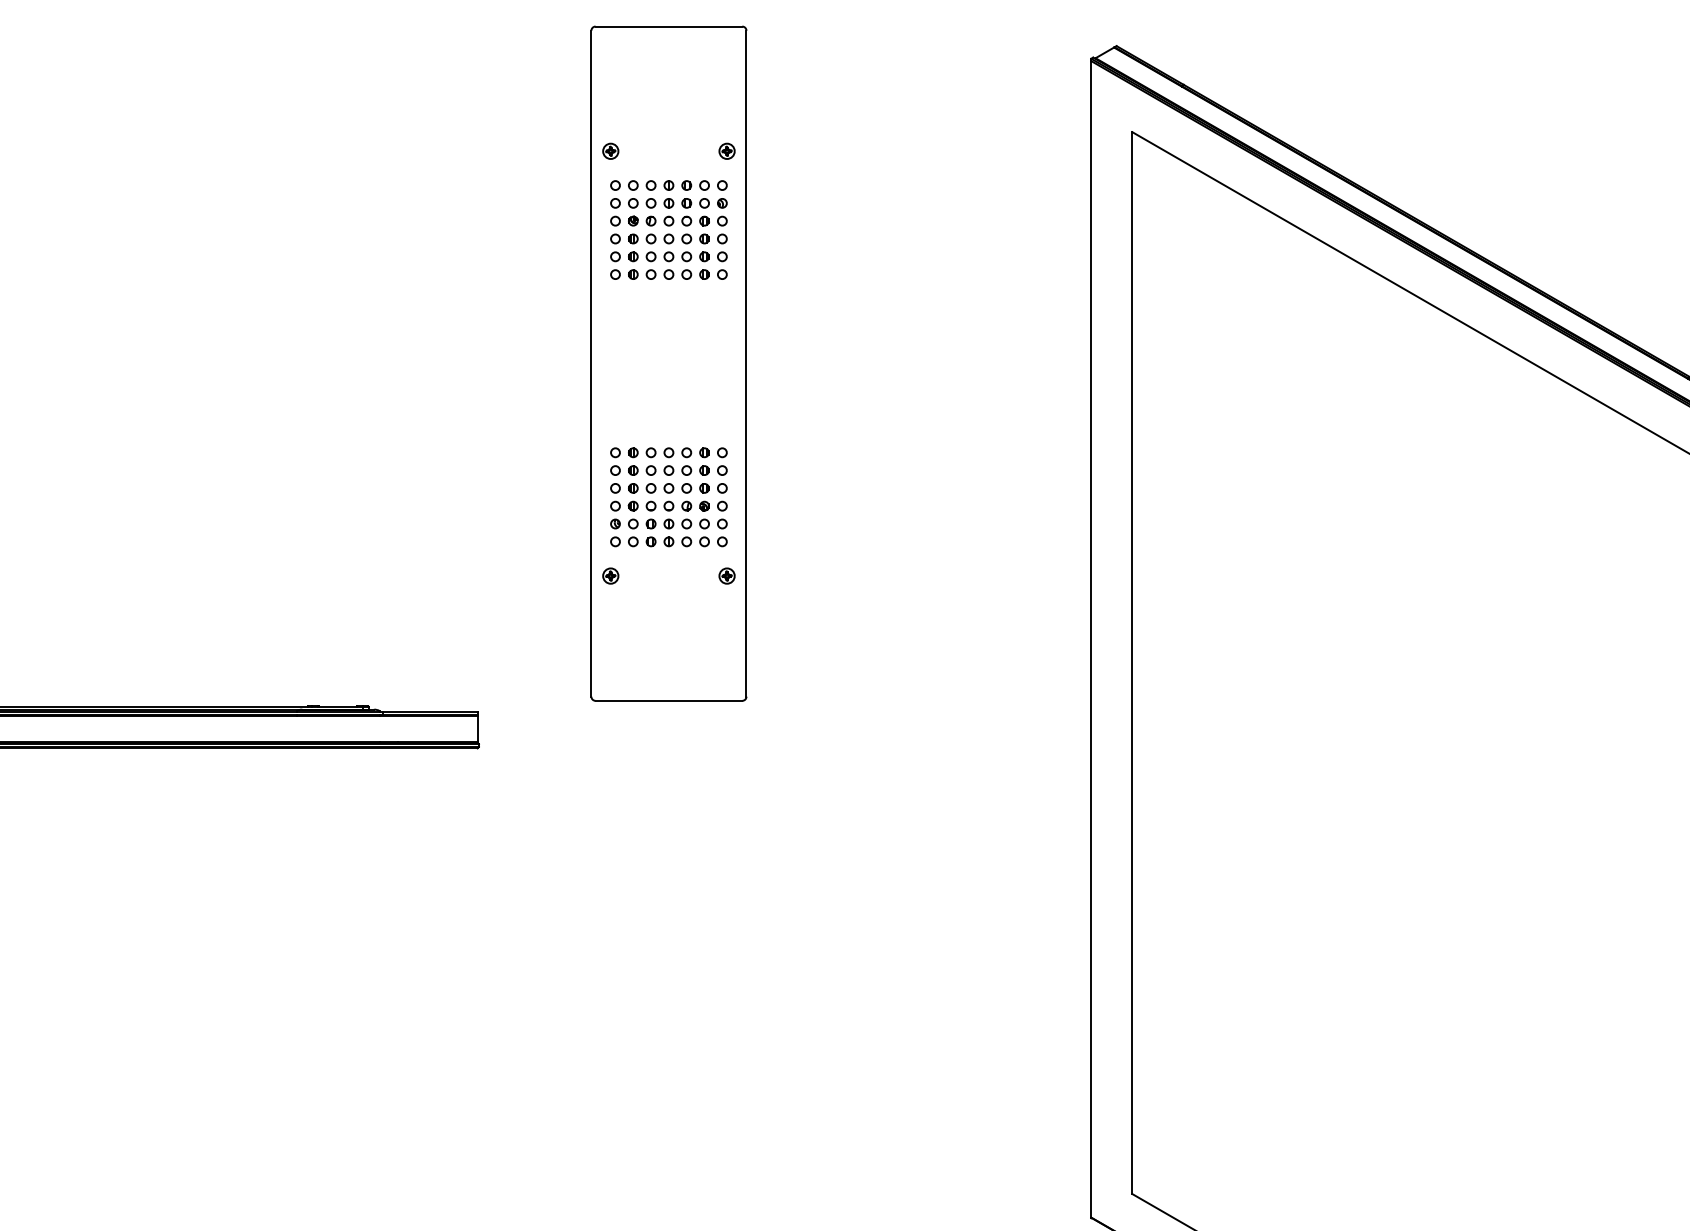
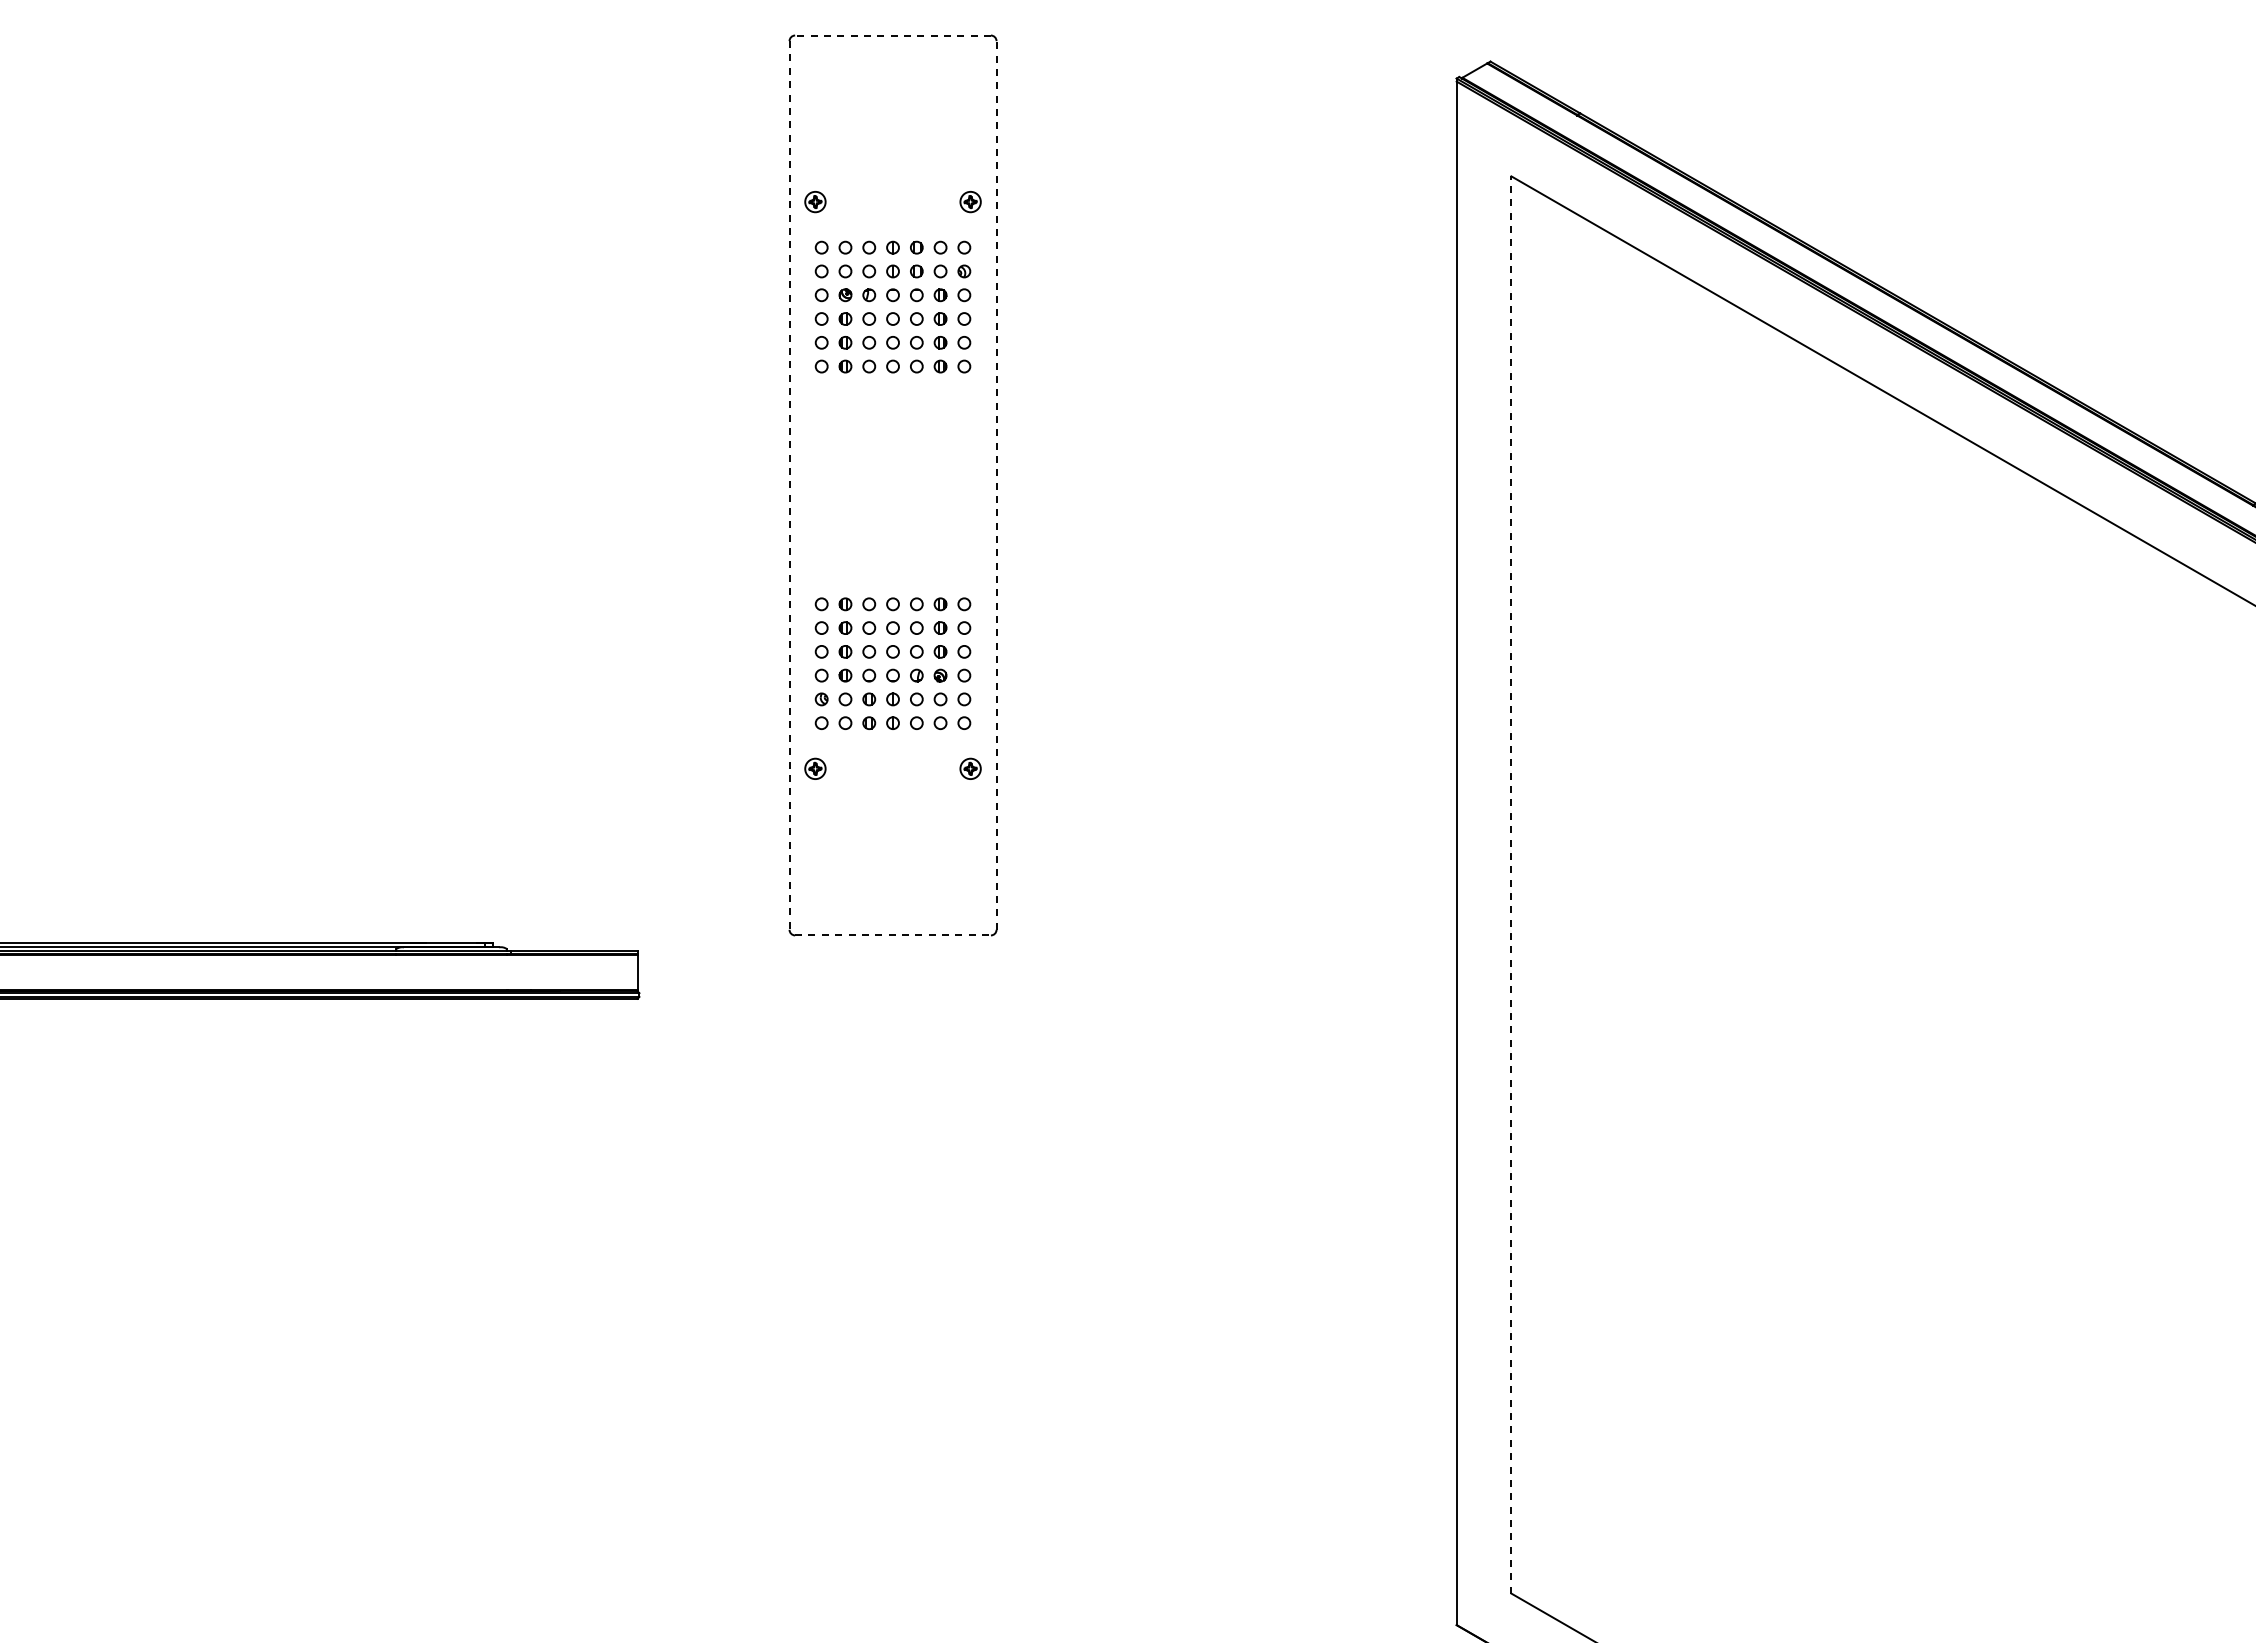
line: (669, 26) -> (893, 35), solid -> dashed
line: (746, 362) -> (996, 484), solid -> dashed
line: (591, 363) -> (789, 485), solid -> dashed
line: (1132, 662) -> (1511, 884), solid -> dashed
line: (669, 700) -> (893, 935), solid -> dashed

